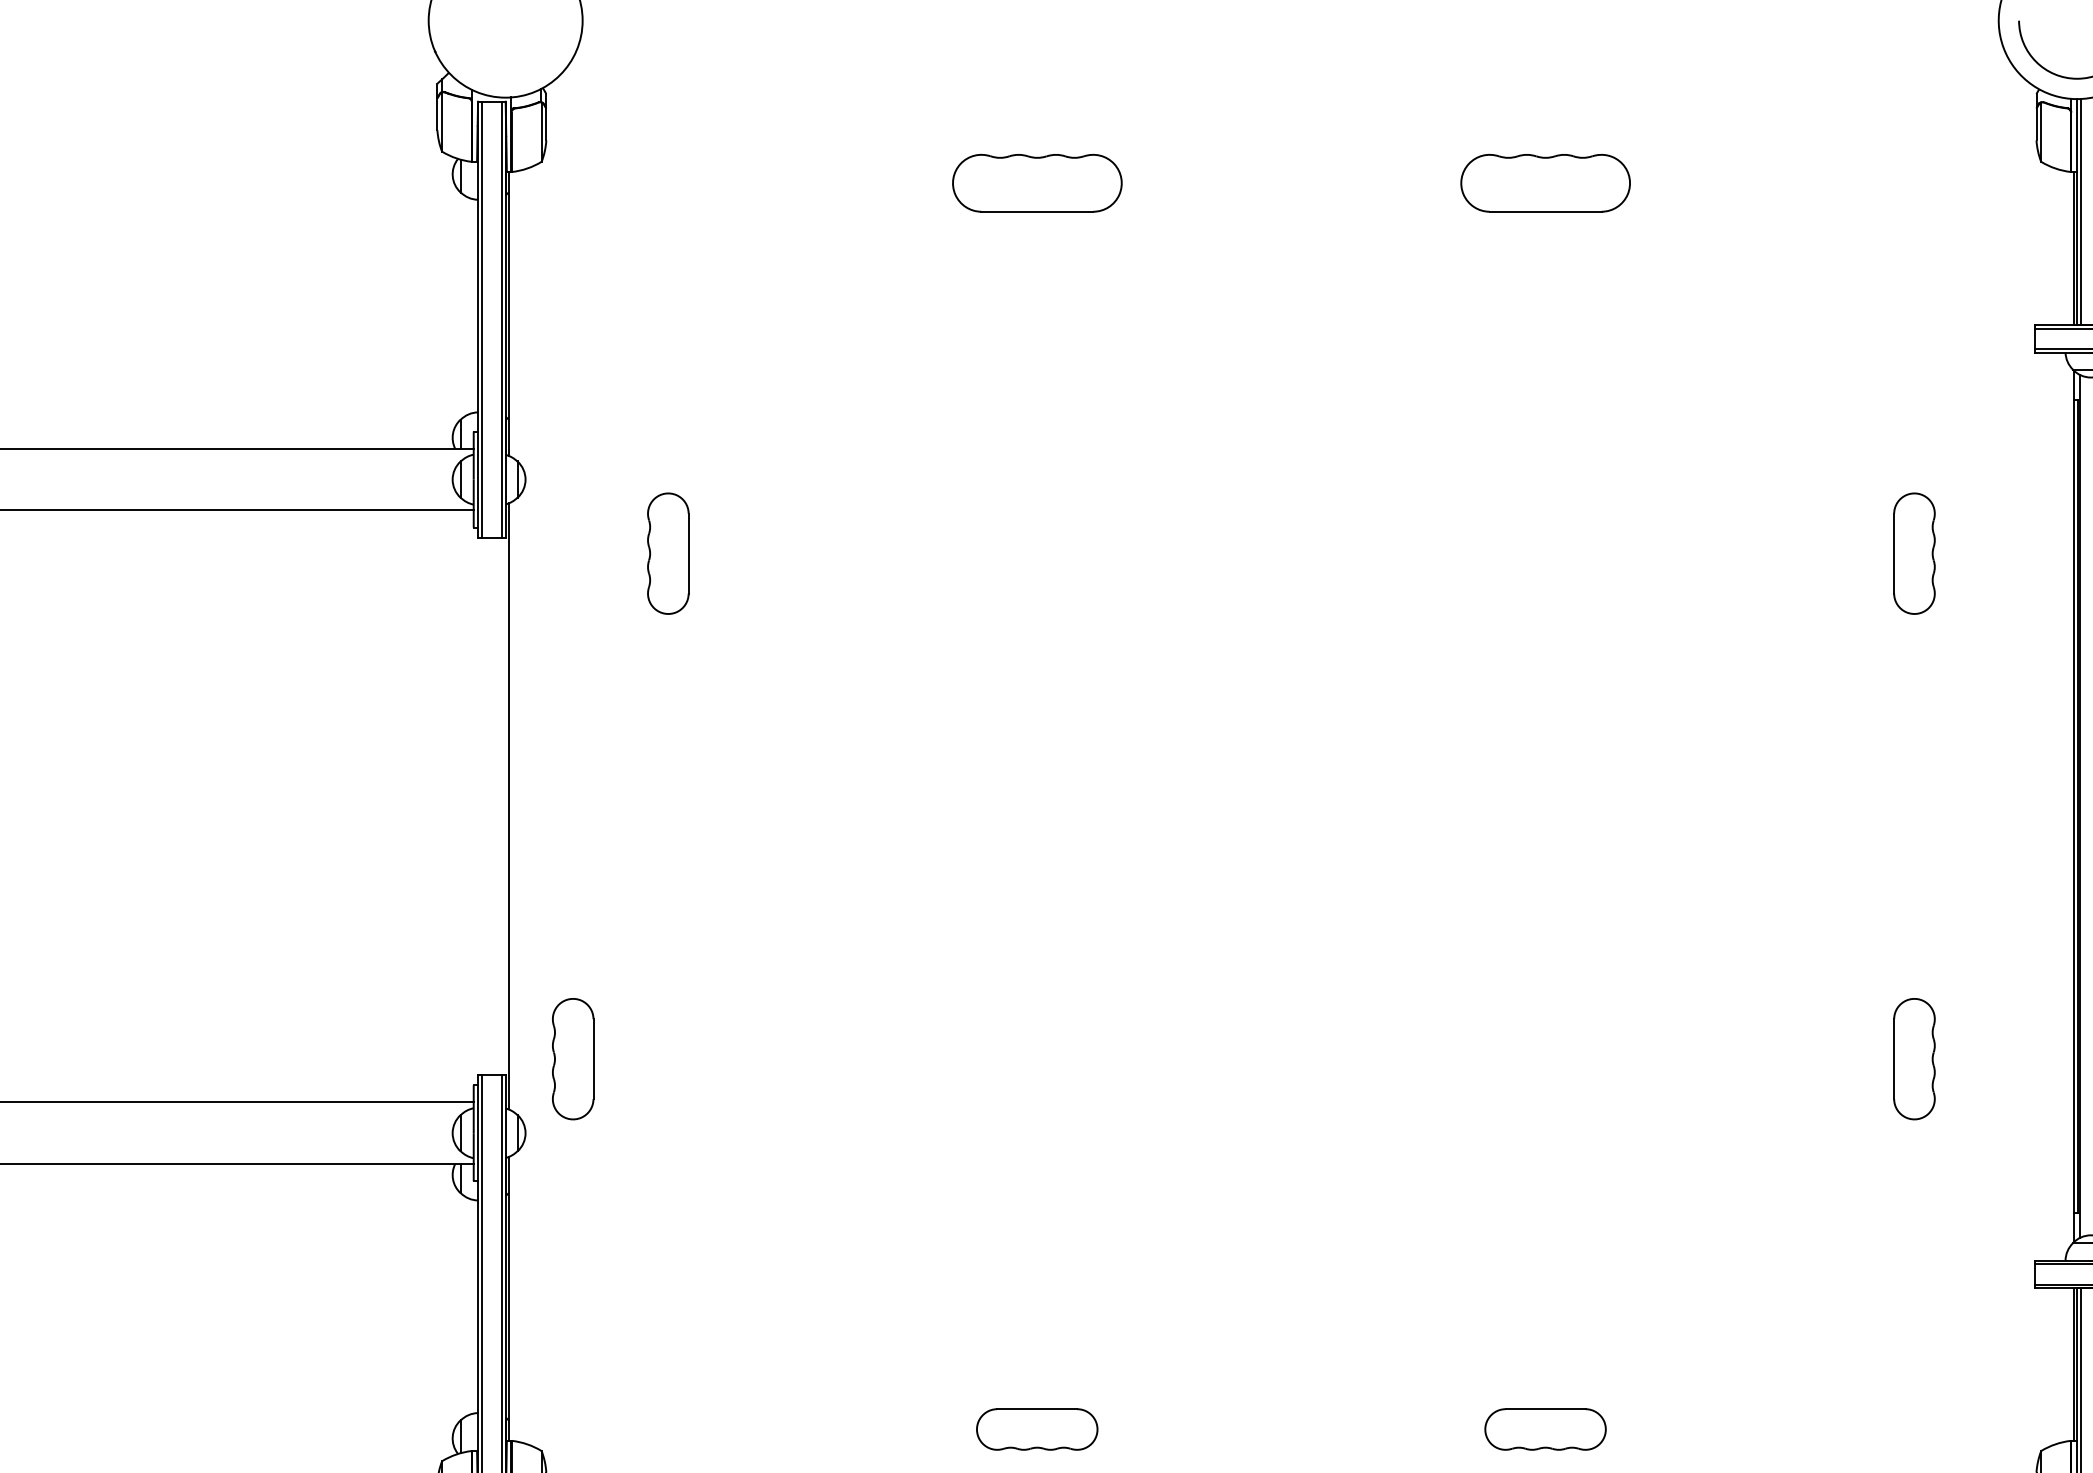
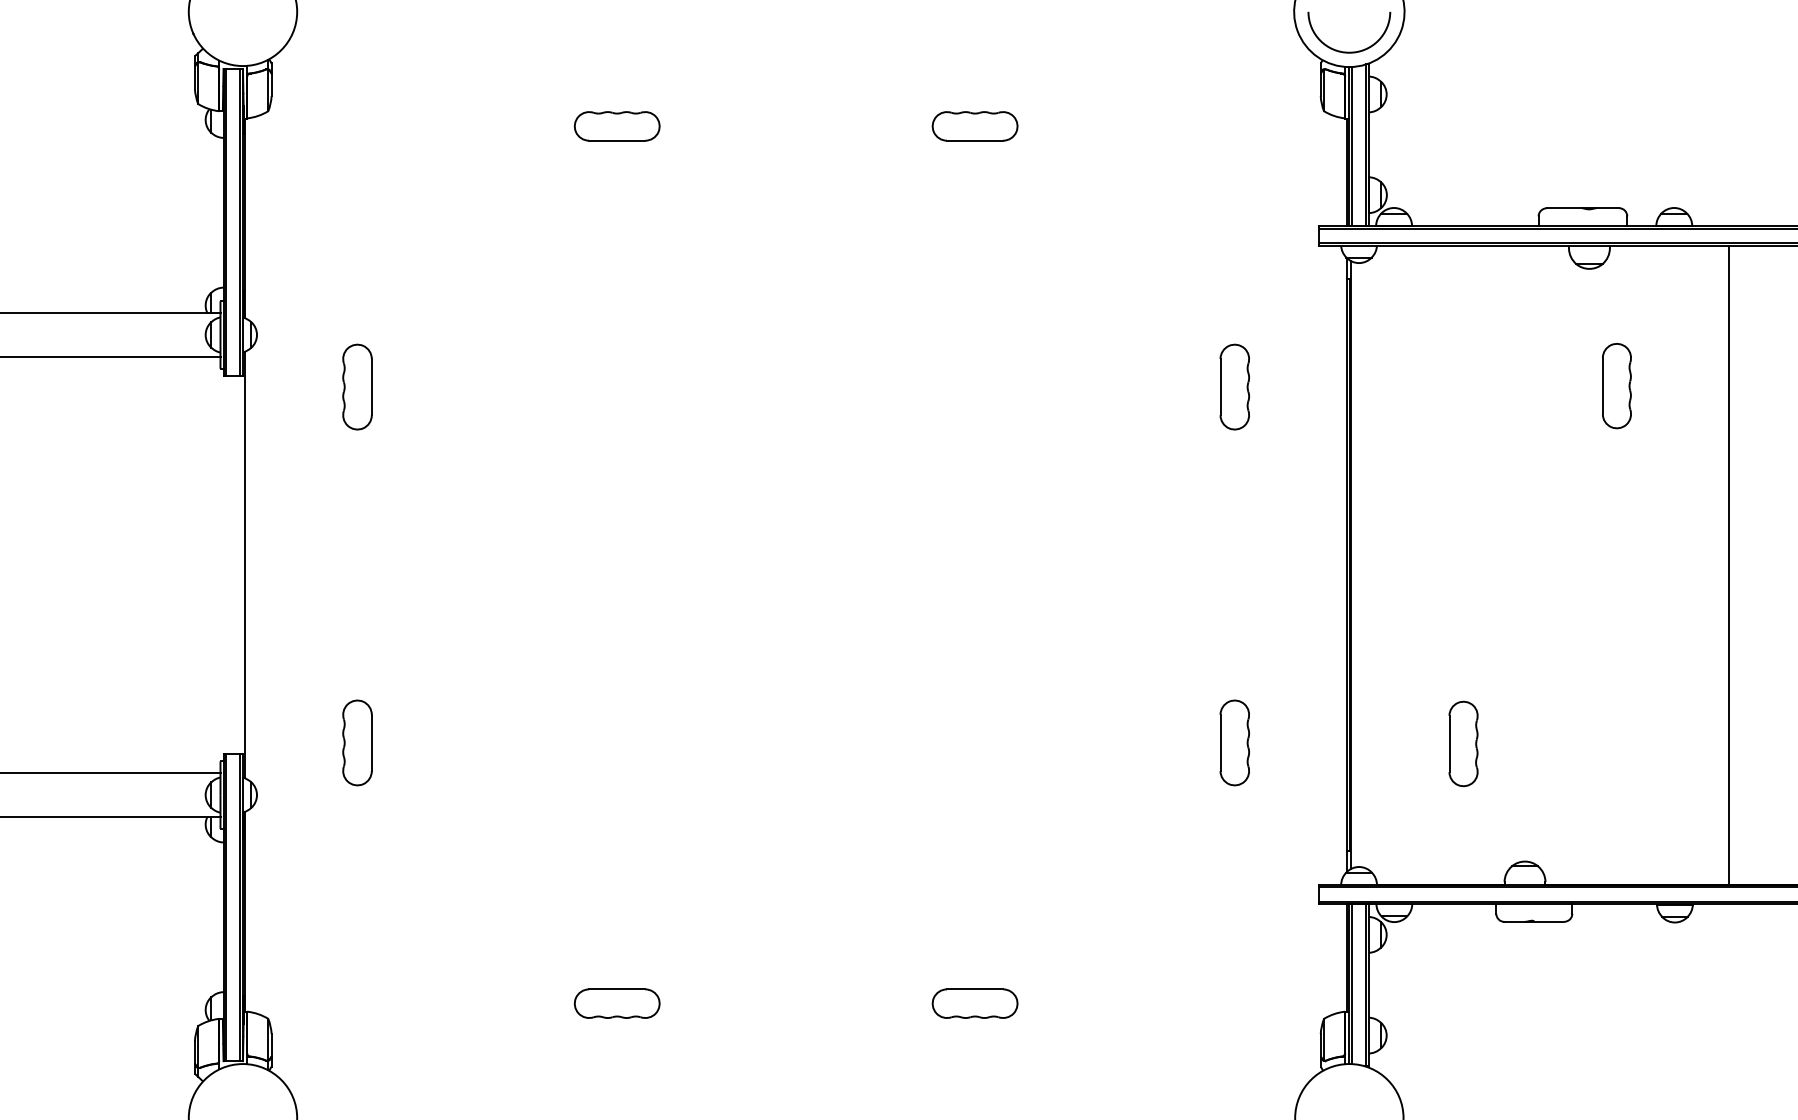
part: (1036, 183) -> (616, 126), size x0.71
part: (1544, 183) -> (974, 126), size x0.71
part: (573, 1058) -> (357, 742), moved

